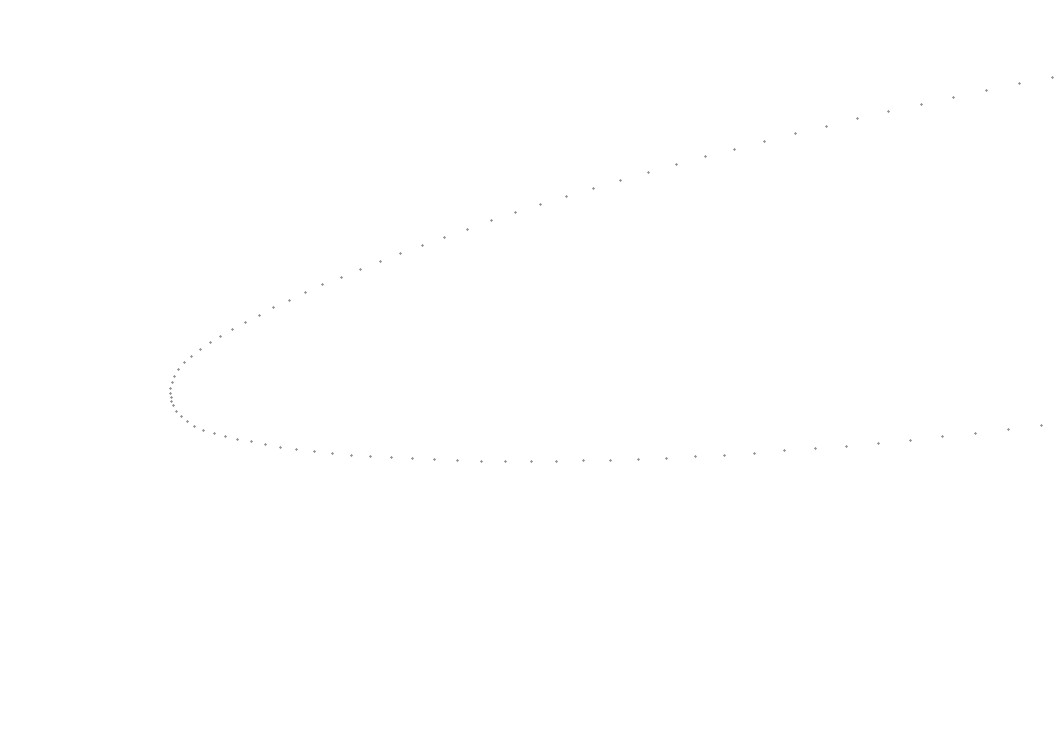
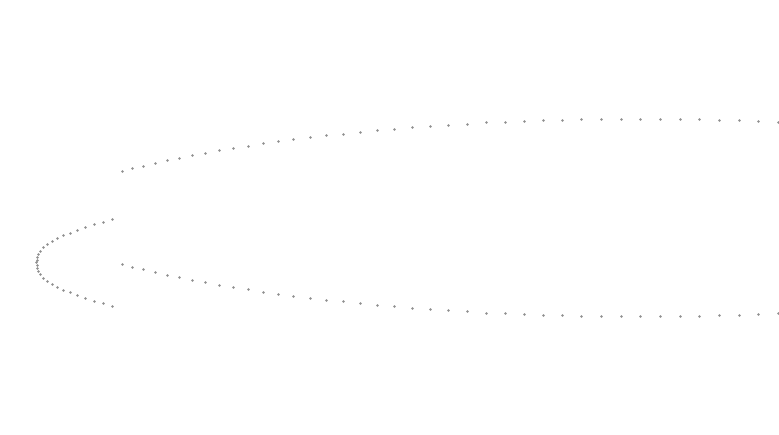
part: (209, 344) -> (63, 236), moved

